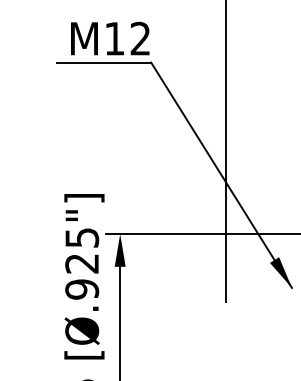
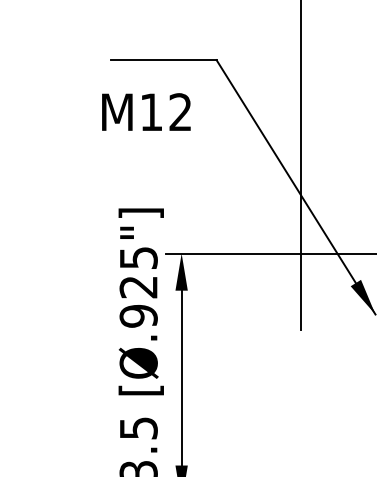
text: (110, 38) -> (146, 111), moved

